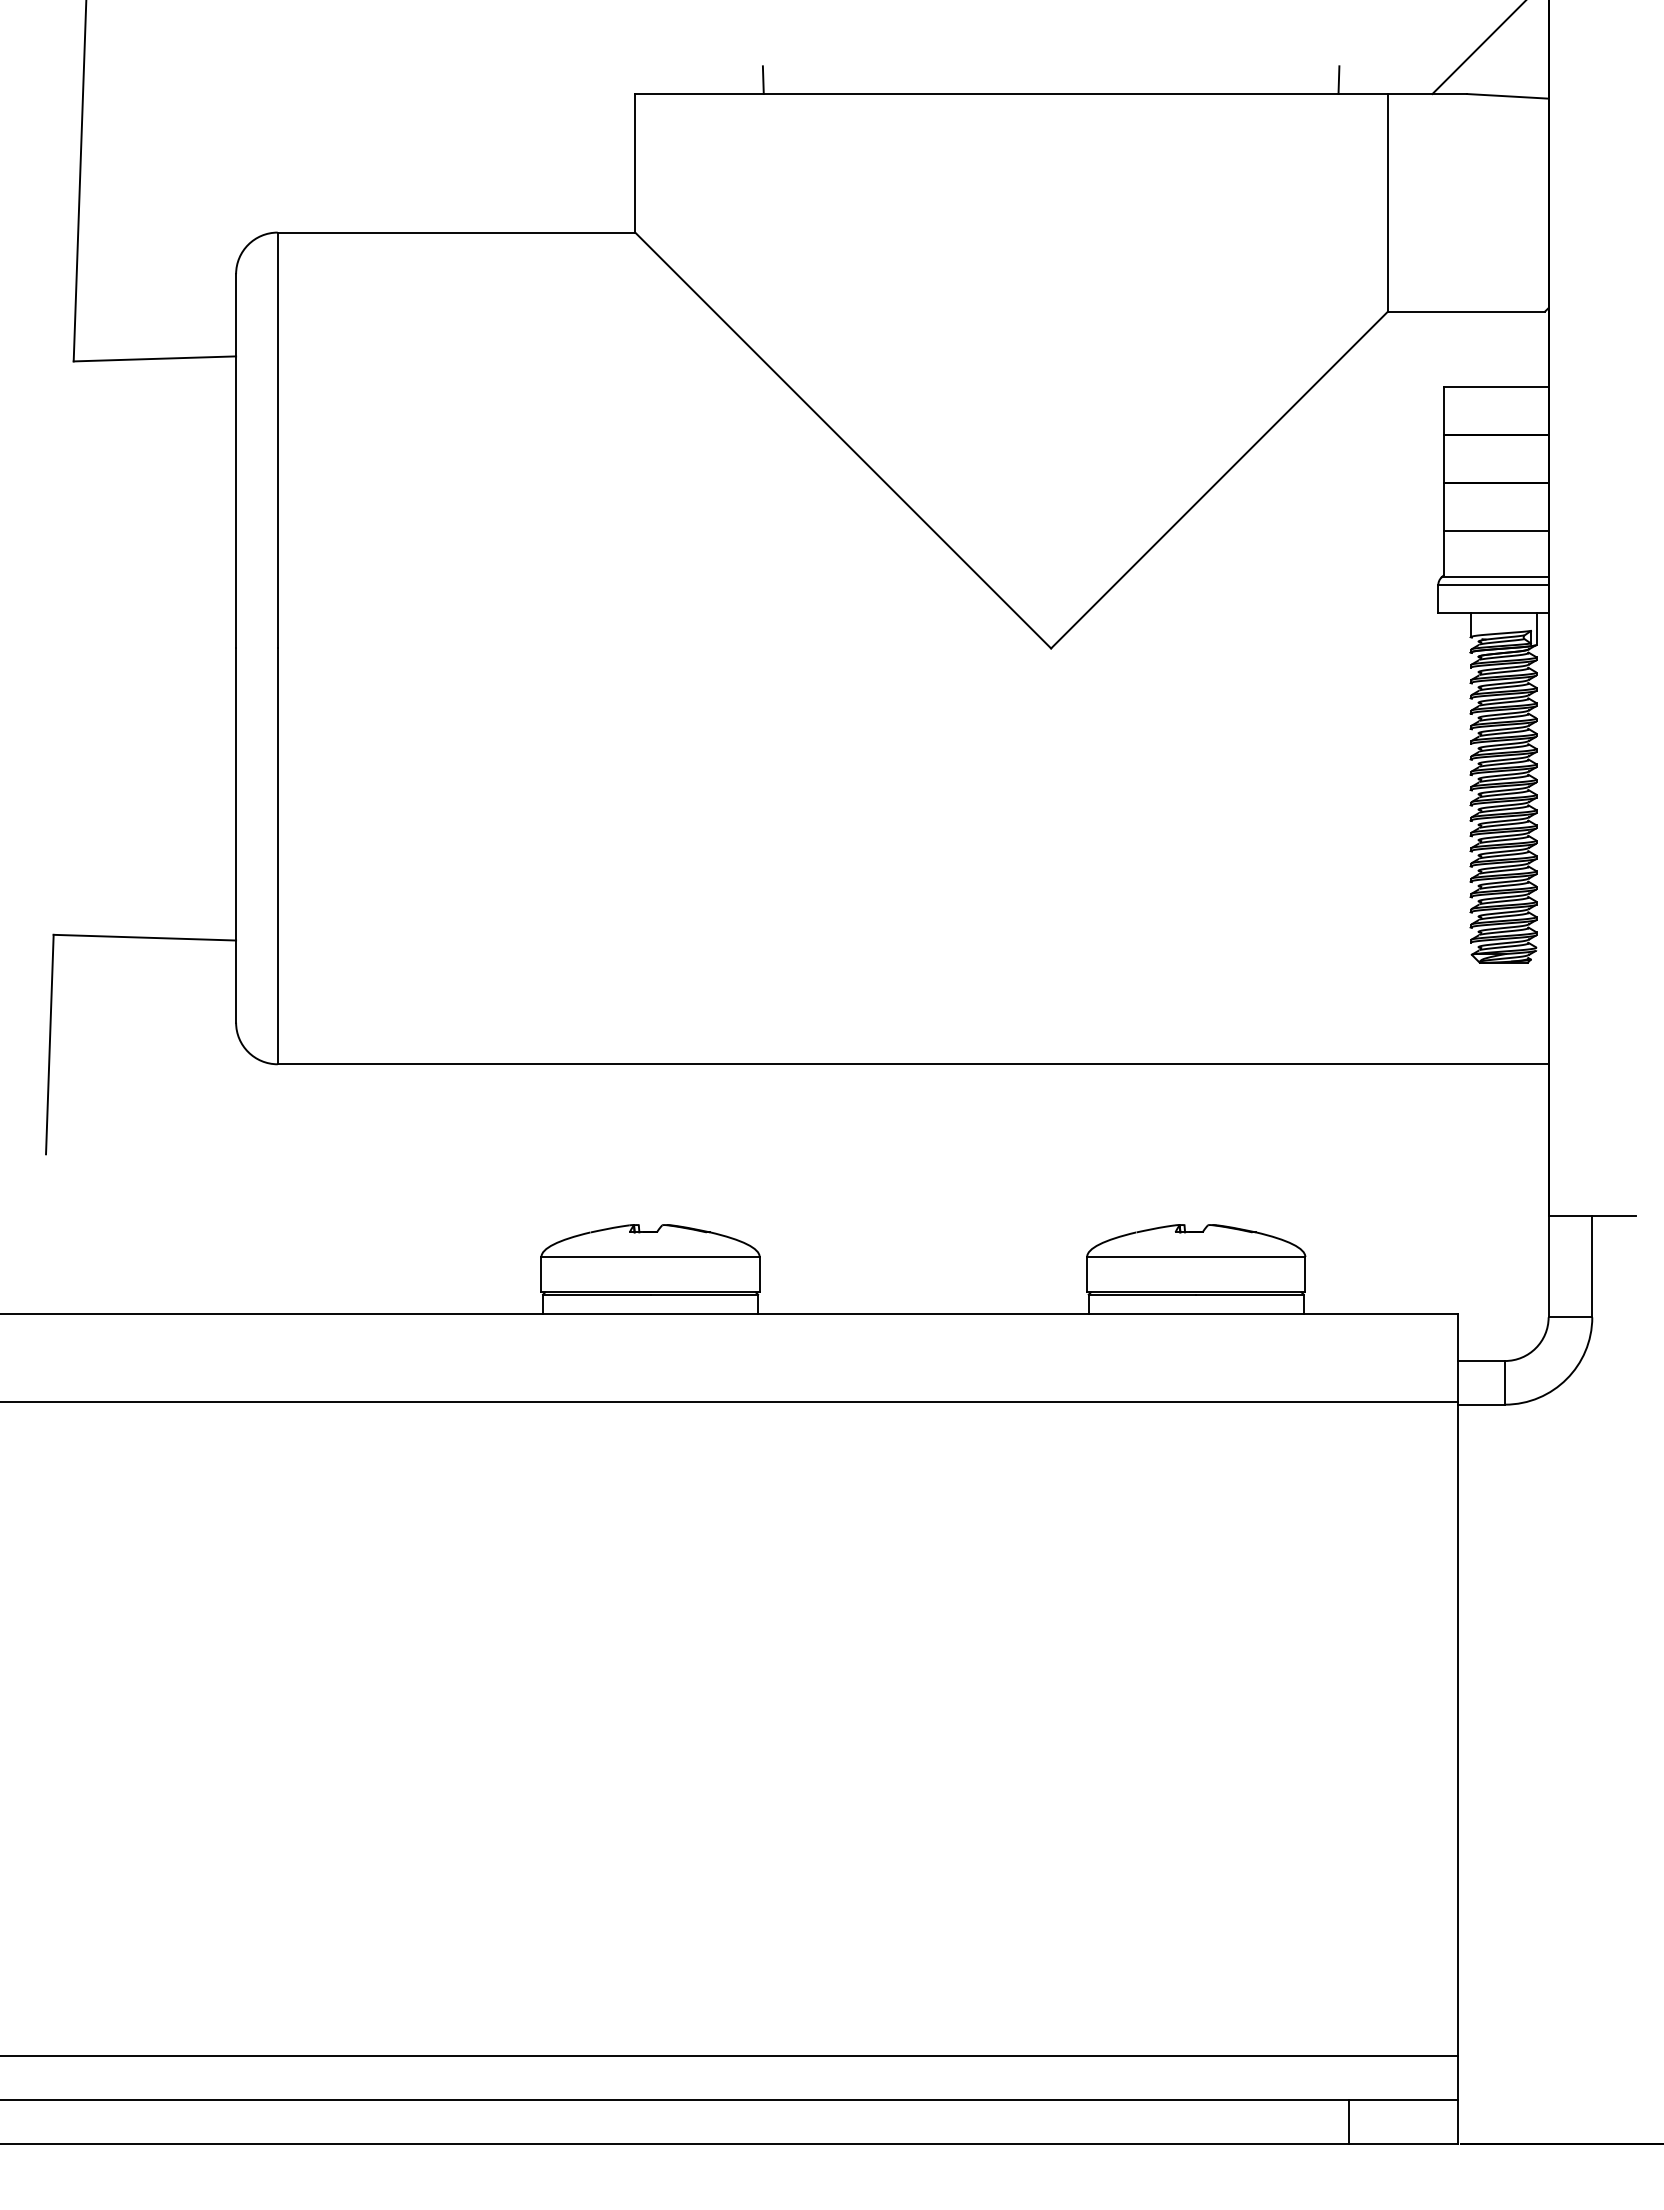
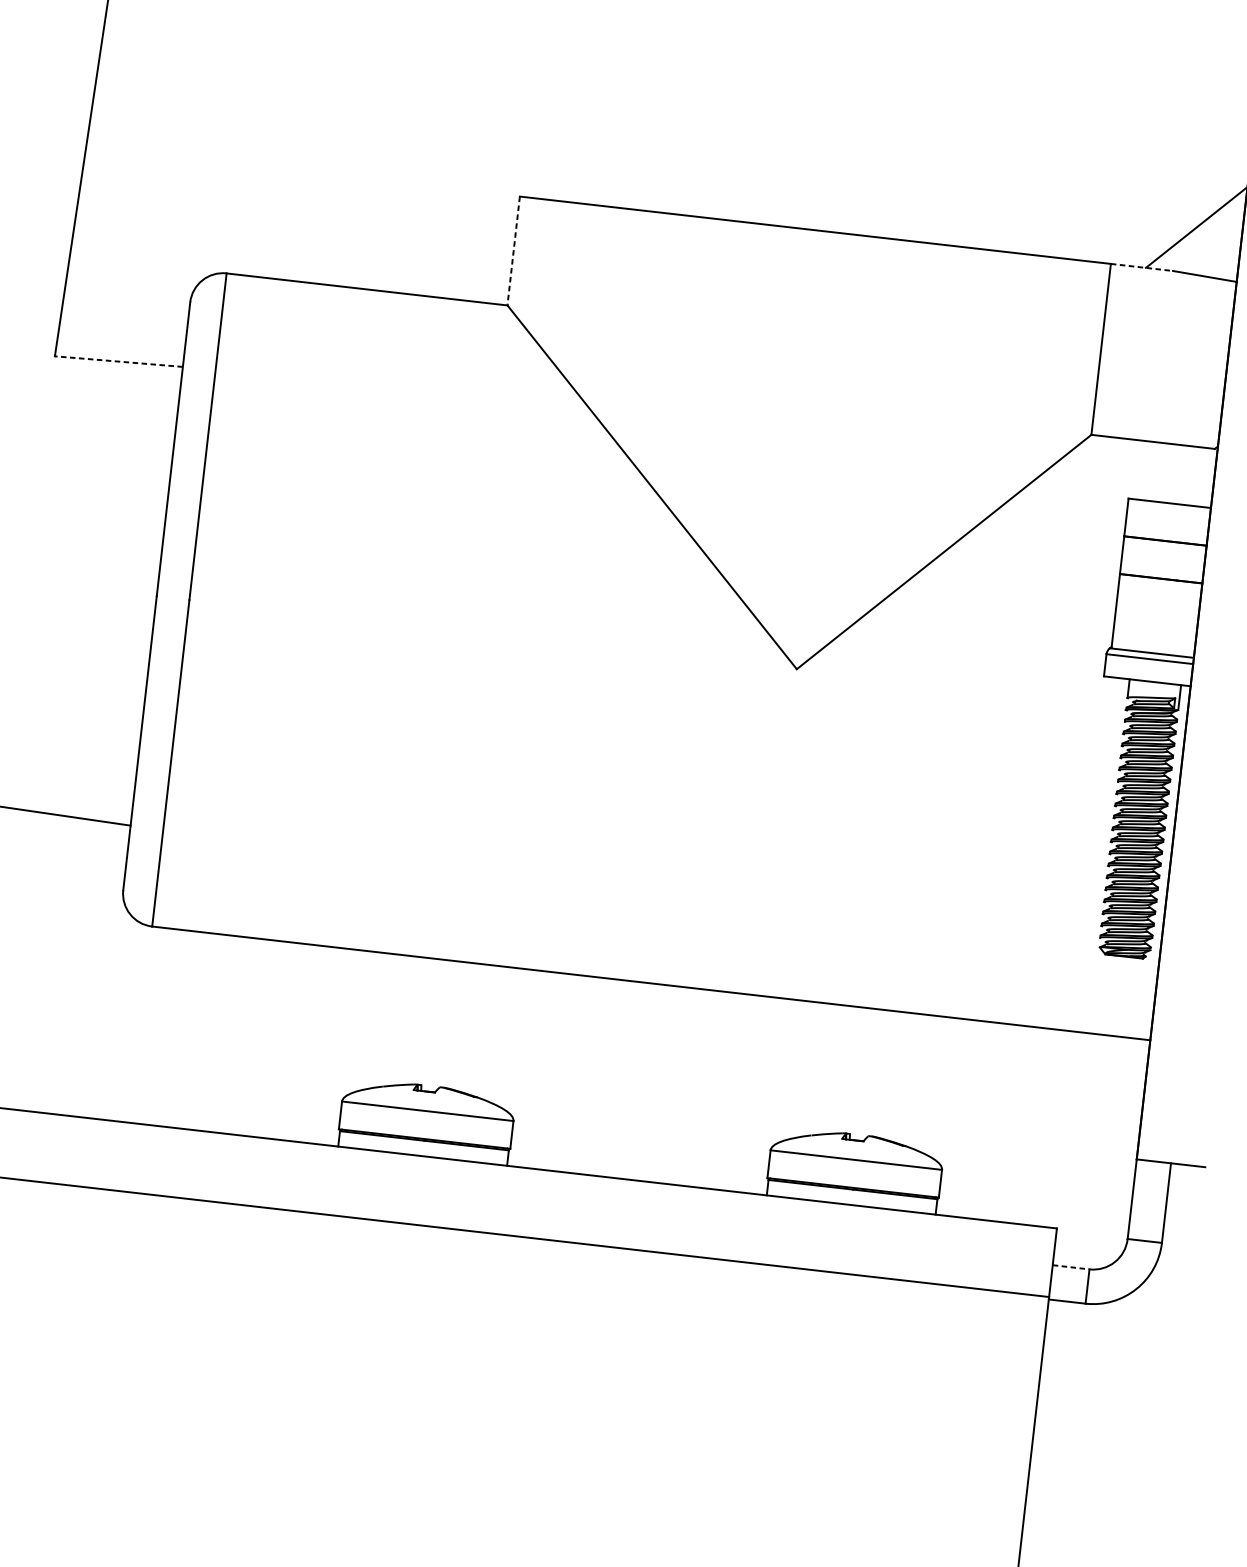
line: (762, 80) -> (620, 197), removed
line: (1338, 80) -> (1073, 248), removed
line: (1427, 94) -> (1141, 267), solid -> dashed
line: (635, 163) -> (513, 251), solid -> dashed
line: (154, 358) -> (118, 361), solid -> dashed
line: (1495, 530) -> (1156, 616), removed
line: (1482, 1361) -> (1071, 1267), solid -> dashed

